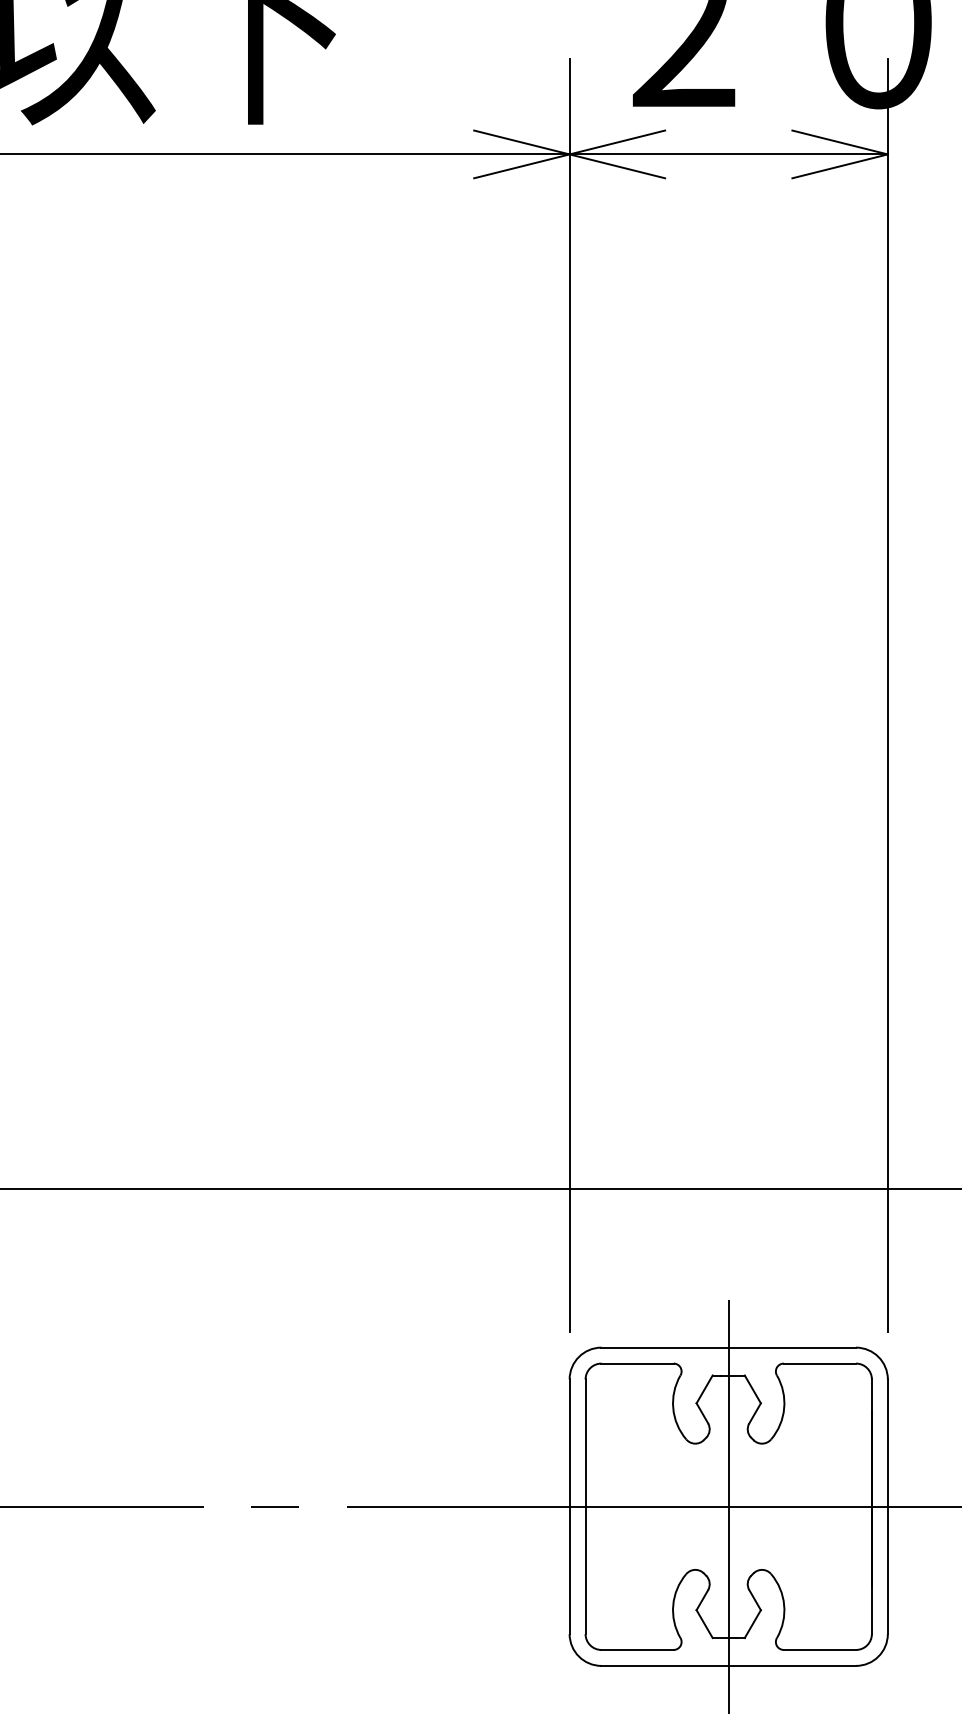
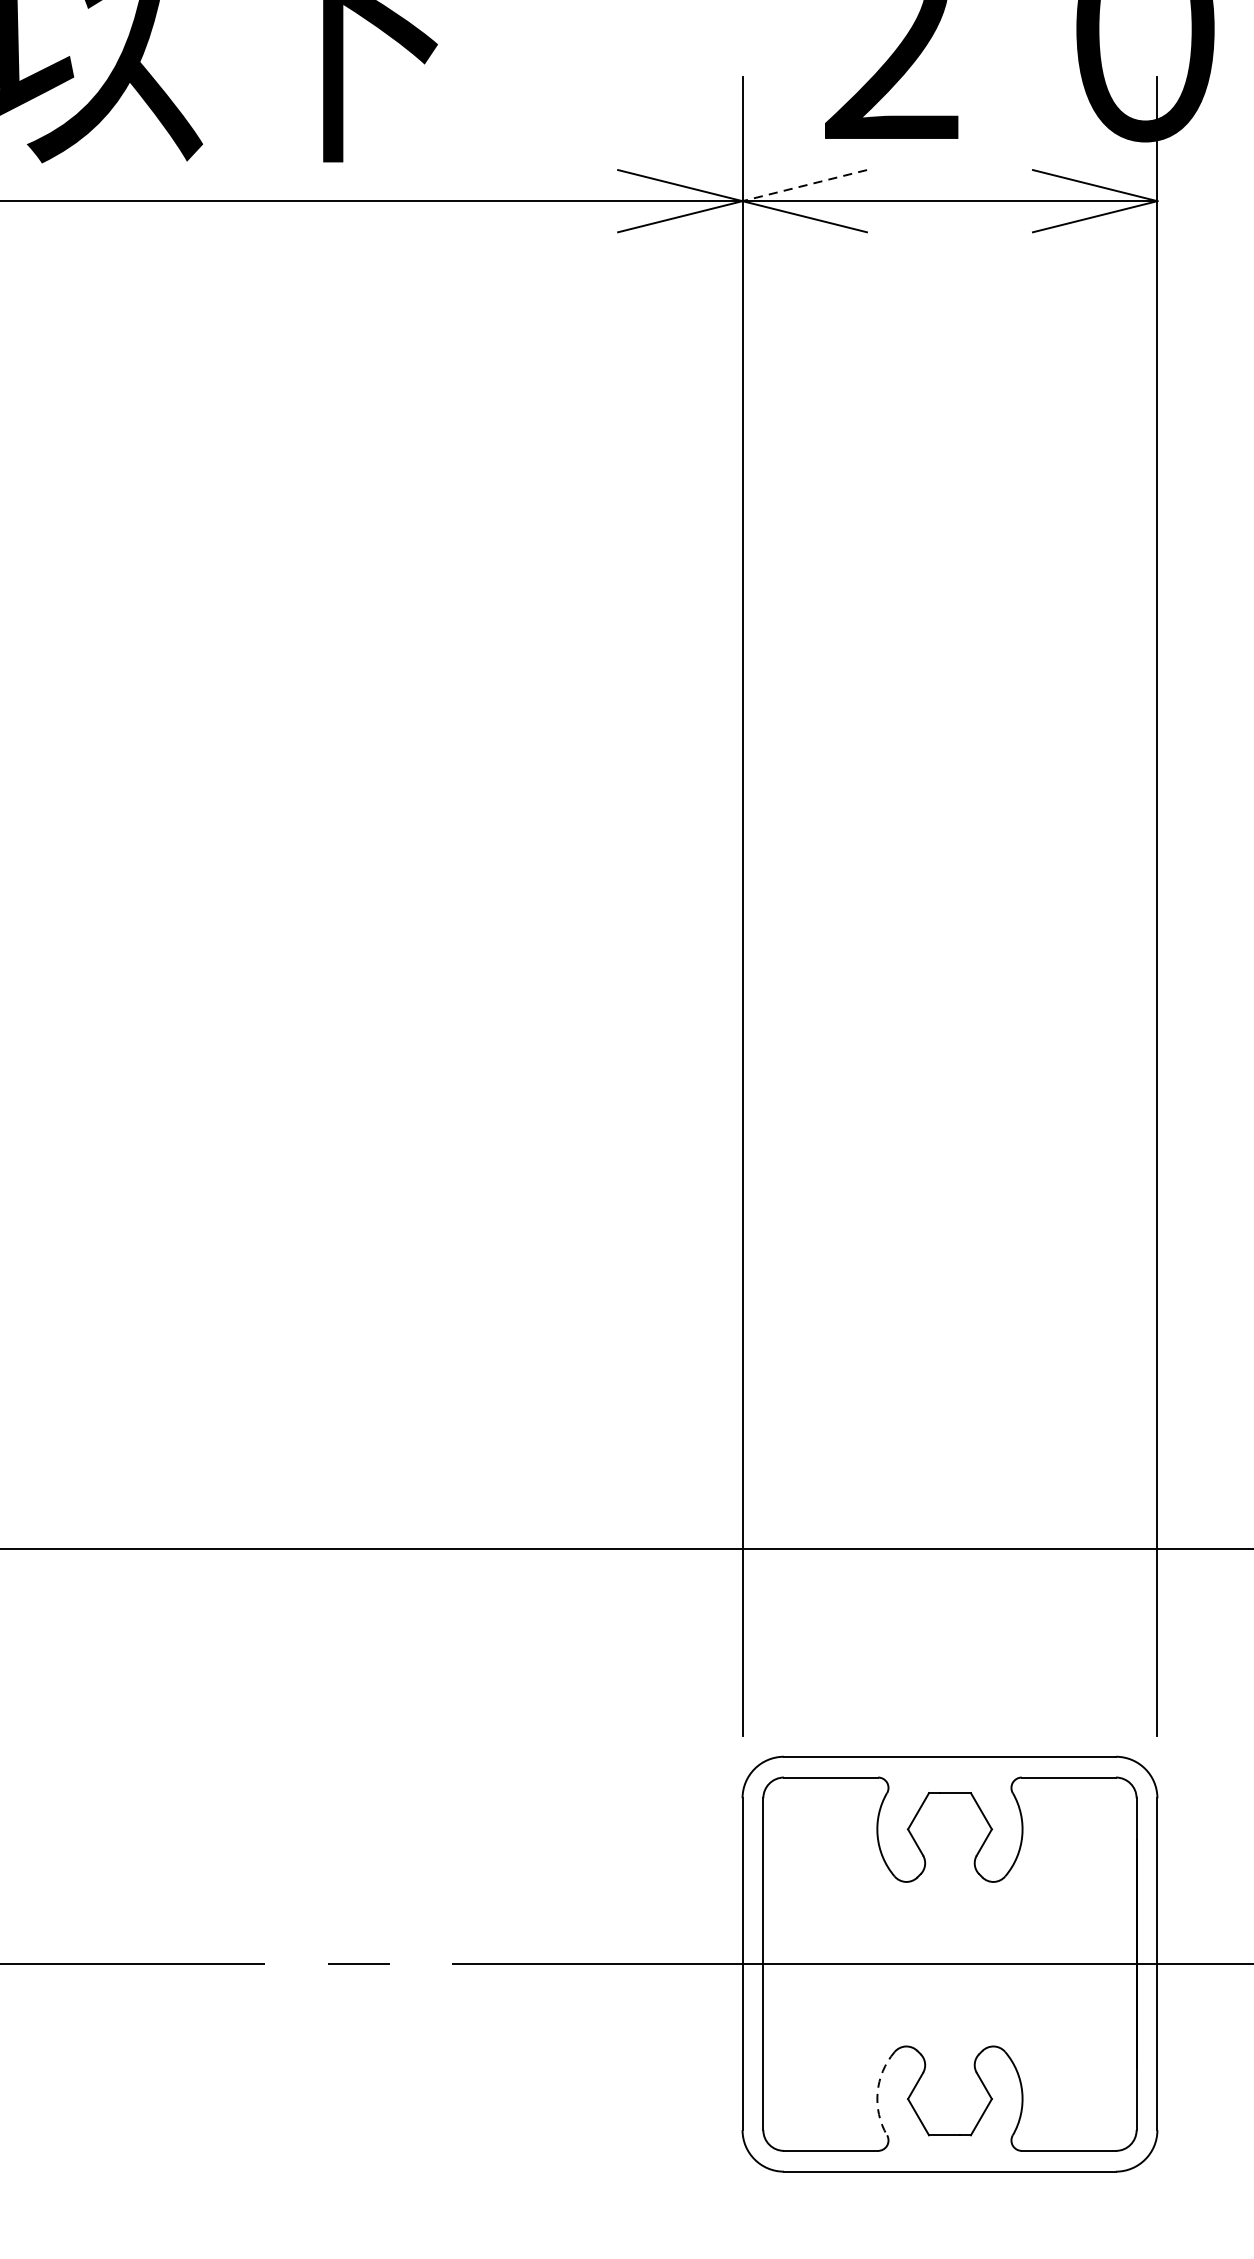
line: (616, 142) -> (803, 185), solid -> dashed
line: (728, 1506) -> (949, 1963), removed
arc: (673, 1605) -> (877, 2092), solid -> dashed

